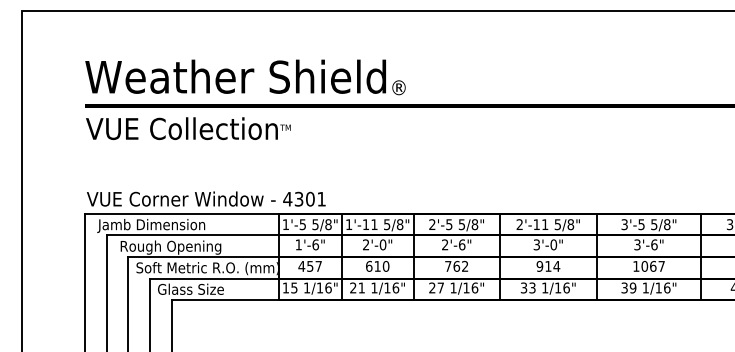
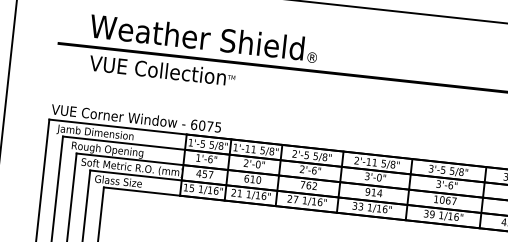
text: (245, 77) -> (204, 38), moved
text: (188, 128) -> (162, 70), moved
text: (304, 198) -> (206, 125), 4301 -> 6075

